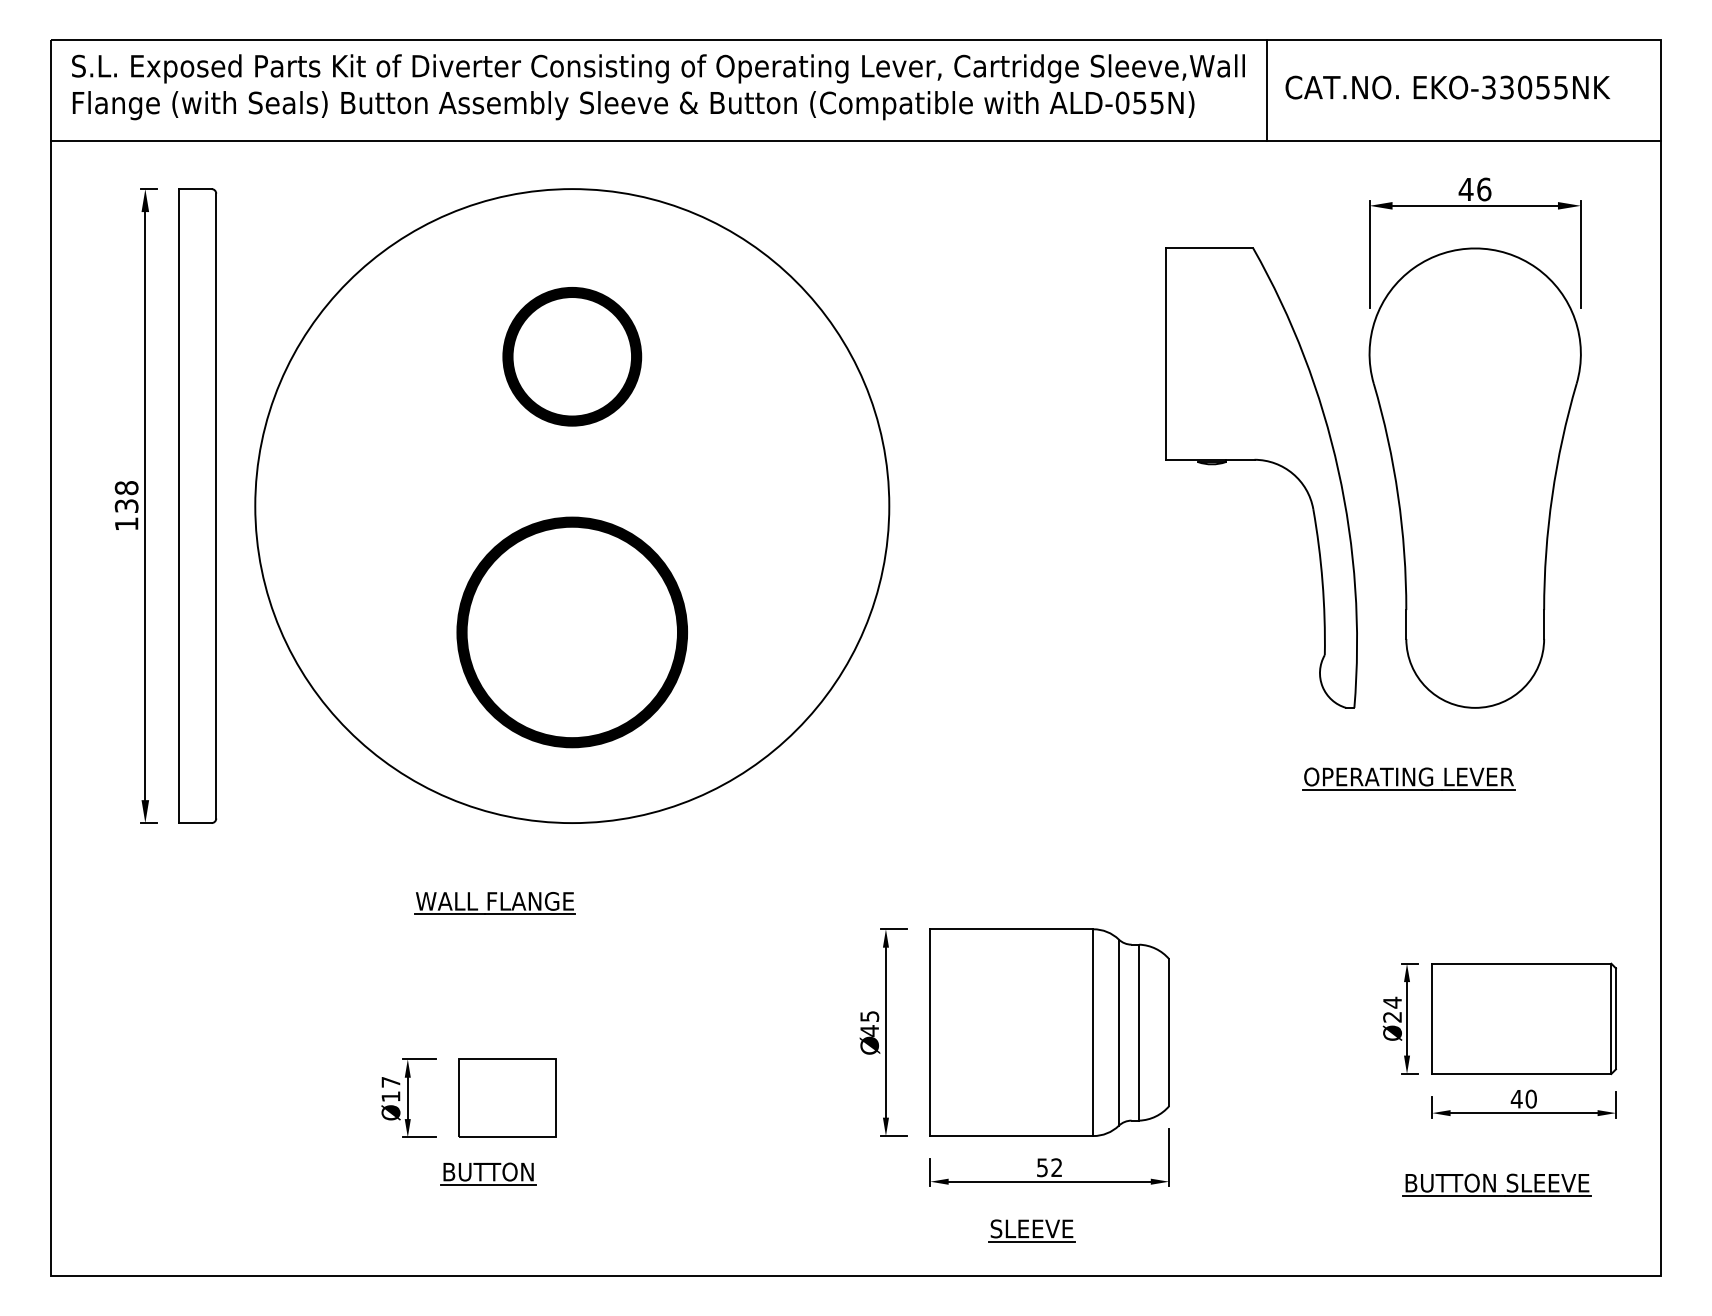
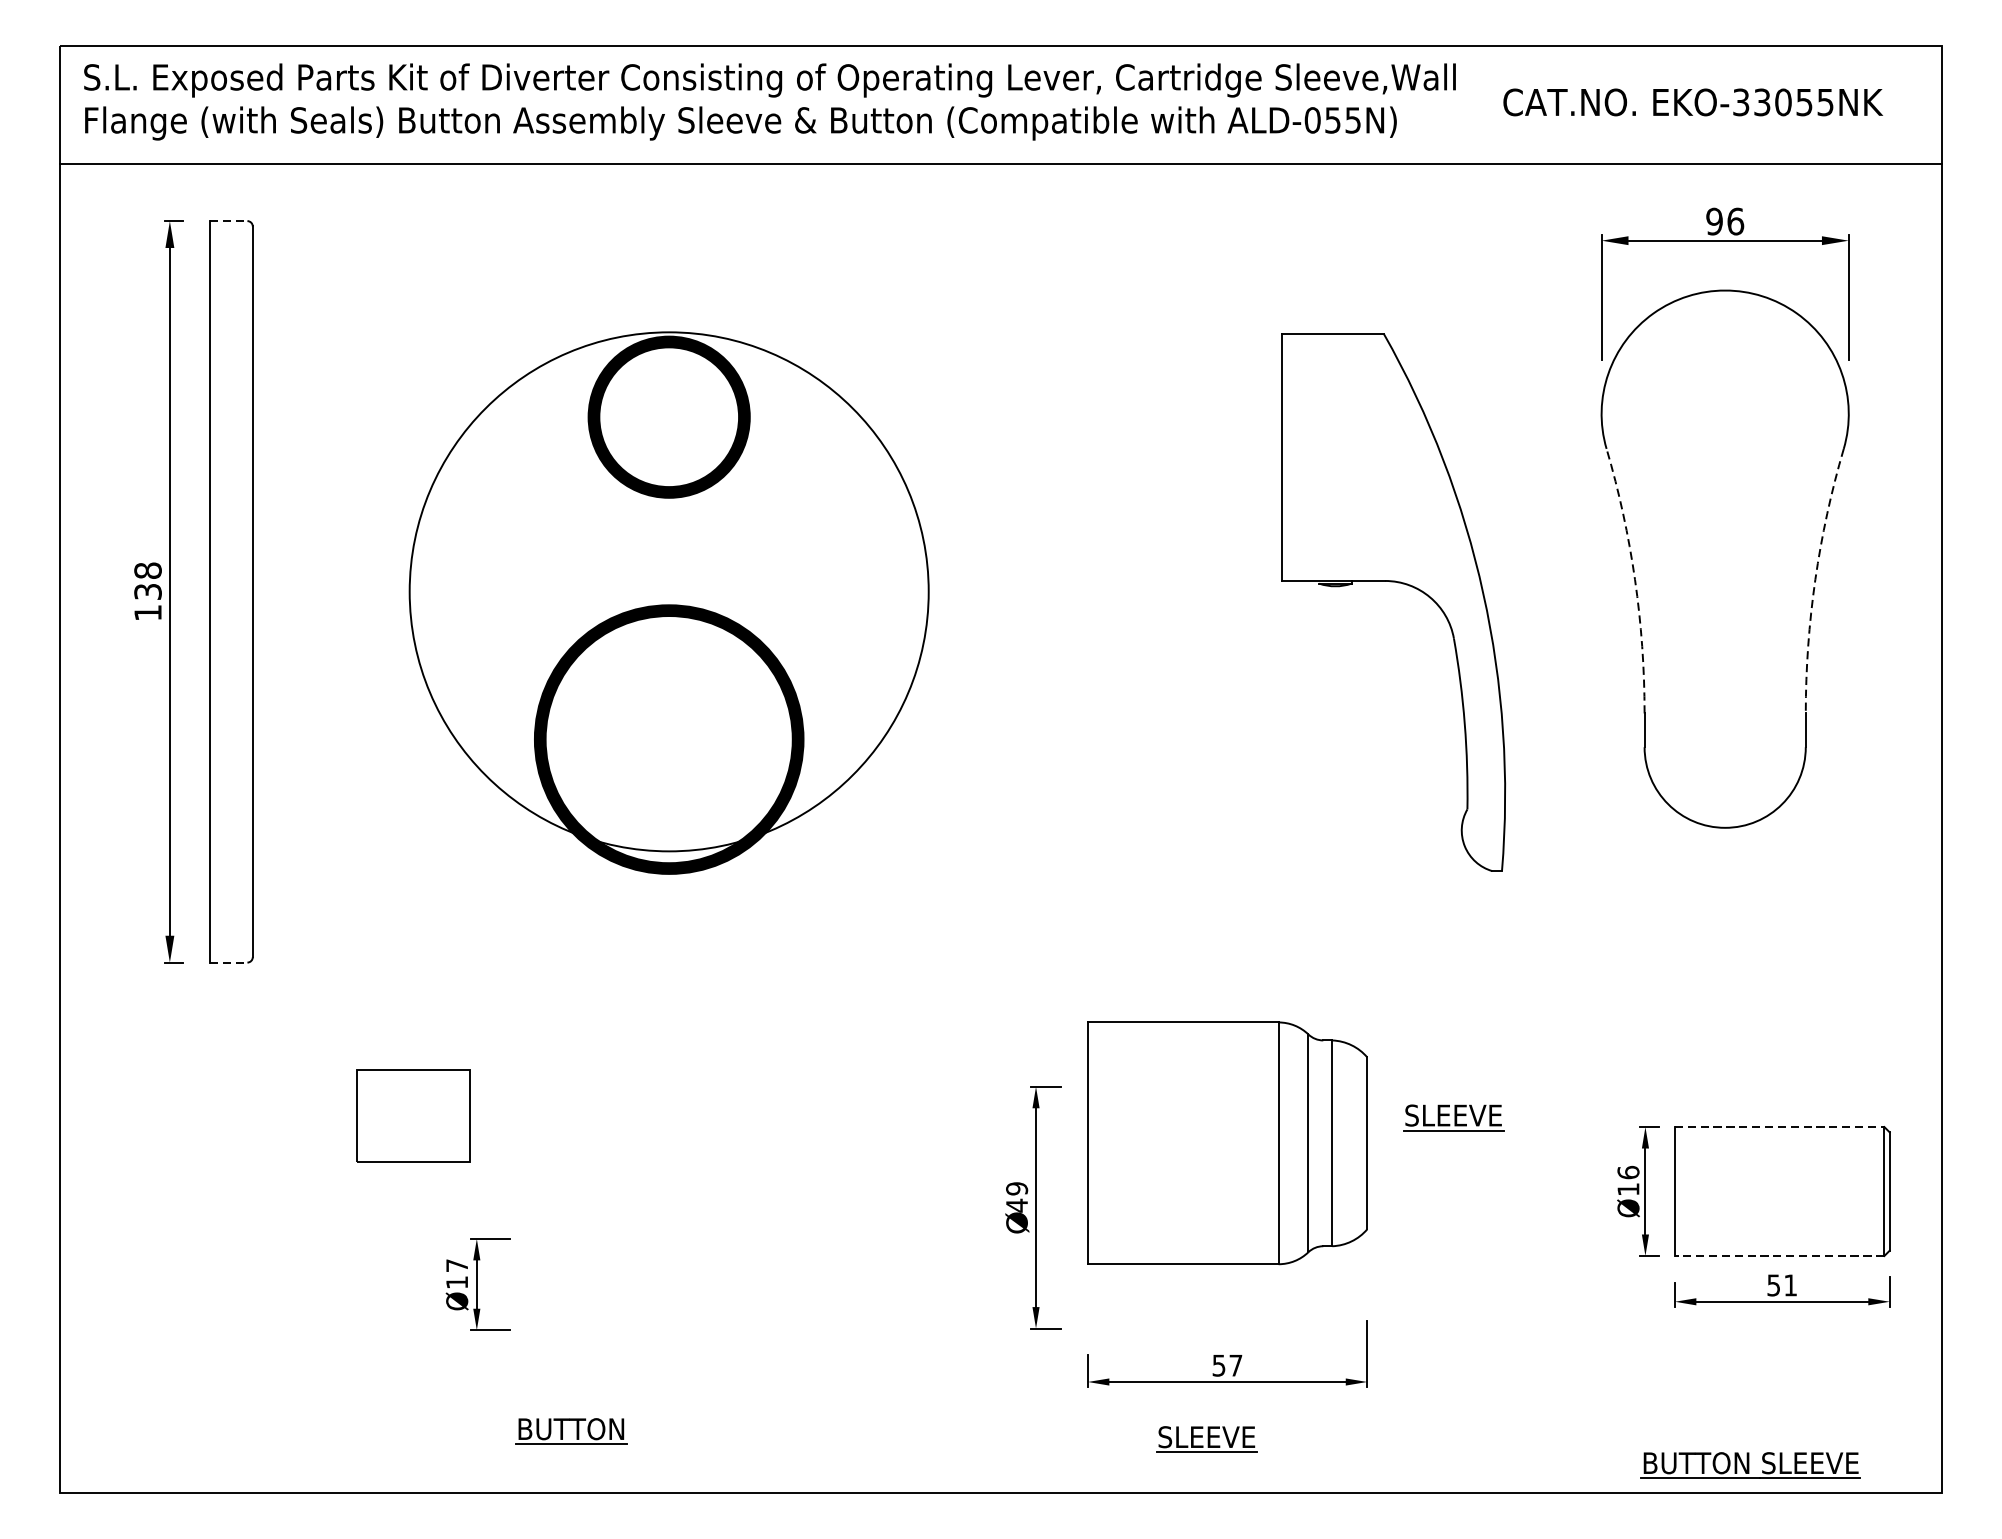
line: (1266, 89) -> (1481, 104), removed
line: (196, 189) -> (229, 221), solid -> dashed
text: (1465, 189) -> (1713, 221), 46 -> 96
part: (1261, 461) -> (1393, 582), moved
arc: (1398, 495) -> (1635, 579), solid -> dashed
arc: (1552, 495) -> (1815, 579), solid -> dashed
circle: (572, 506) -> (669, 592), size x0.7
part: (1408, 778) -> (1647, 910), removed
line: (196, 823) -> (229, 963), solid -> dashed
part: (494, 903) -> (578, 1056), removed
part: (1242, 955) -> (1453, 1117), added
line: (1521, 963) -> (1779, 1126), solid -> dashed
text: (1392, 1009) -> (1628, 1180), Ø24 -> Ø16
text: (869, 1016) -> (1016, 1188), 45 -> 49
part: (1049, 1032) -> (1227, 1143), moved
line: (1521, 1073) -> (1779, 1255), solid -> dashed
part: (507, 1097) -> (413, 1115), moved
text: (1523, 1098) -> (1781, 1284), 40 -> 51
text: (1056, 1167) -> (1235, 1365), 52 -> 57
part: (488, 1173) -> (571, 1430), moved
part: (1496, 1184) -> (1750, 1464), moved

